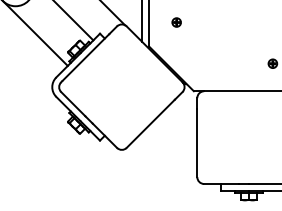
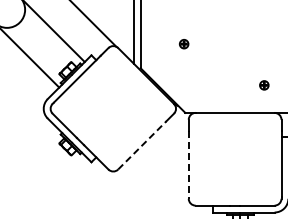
part: (177, 22) -> (184, 44), moved
line: (151, 123) -> (142, 145), solid -> dashed
line: (197, 143) -> (188, 165), solid -> dashed

